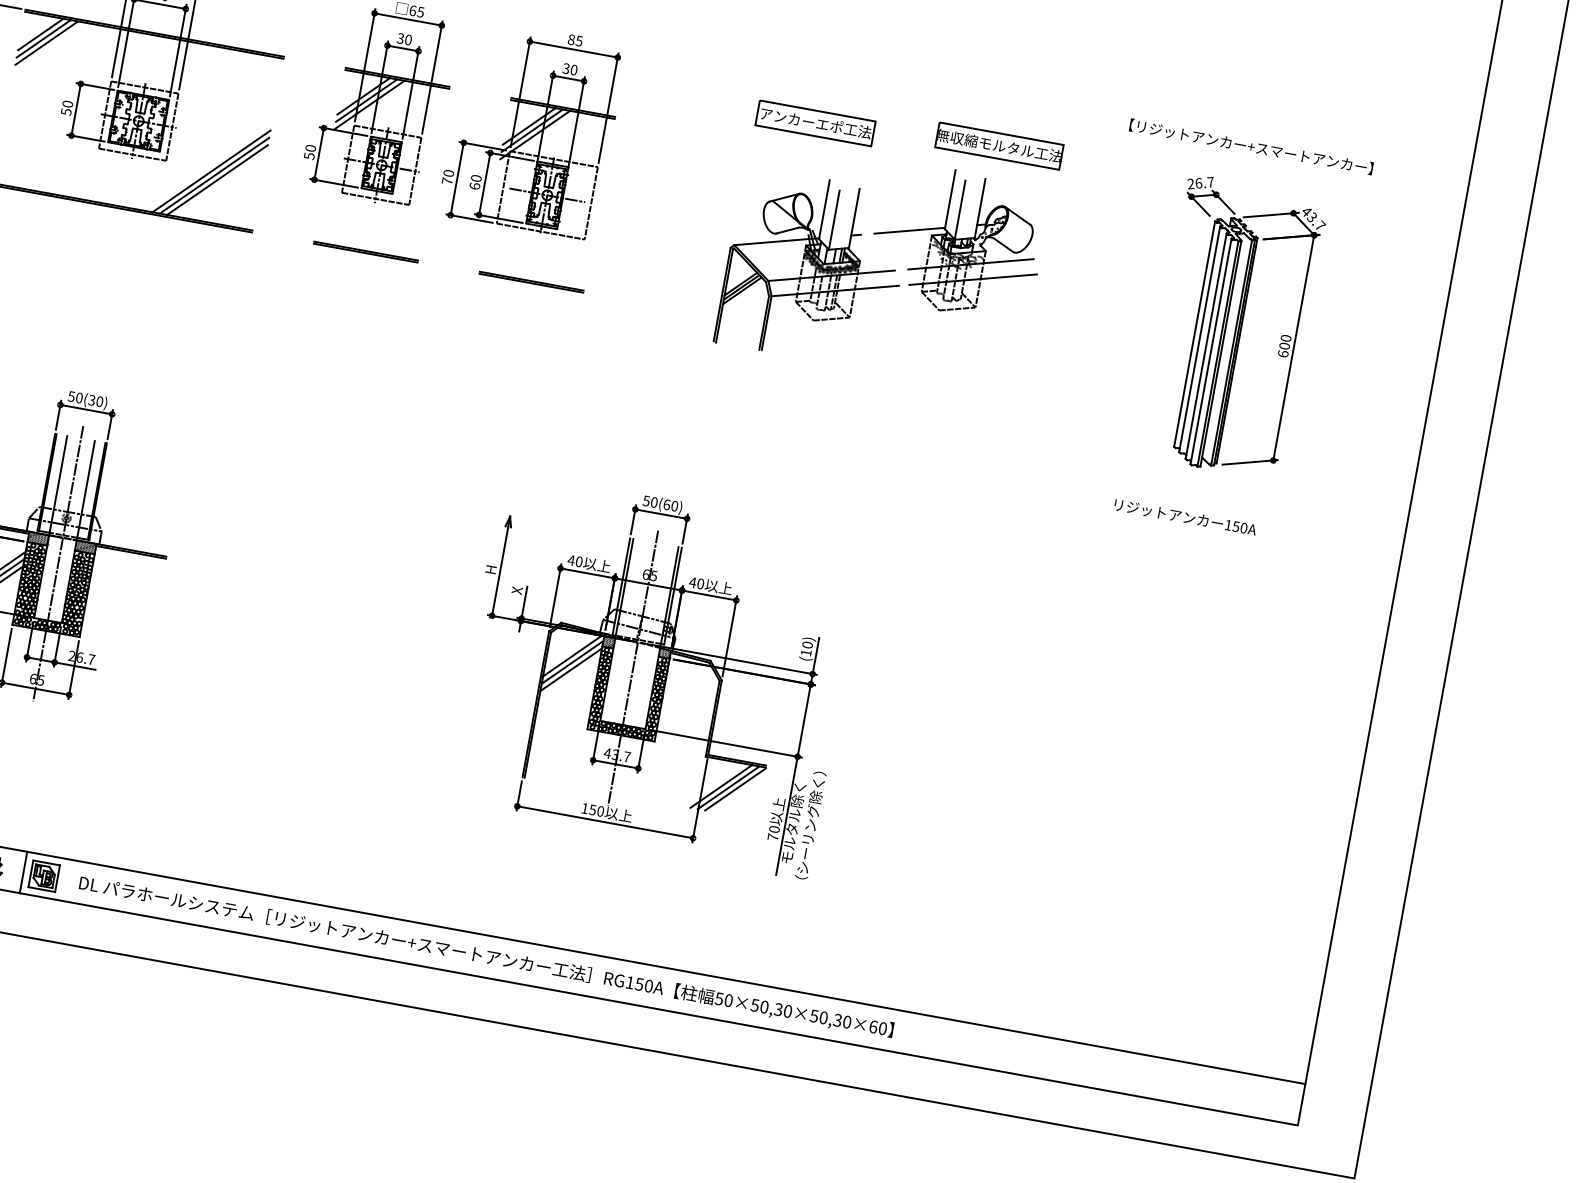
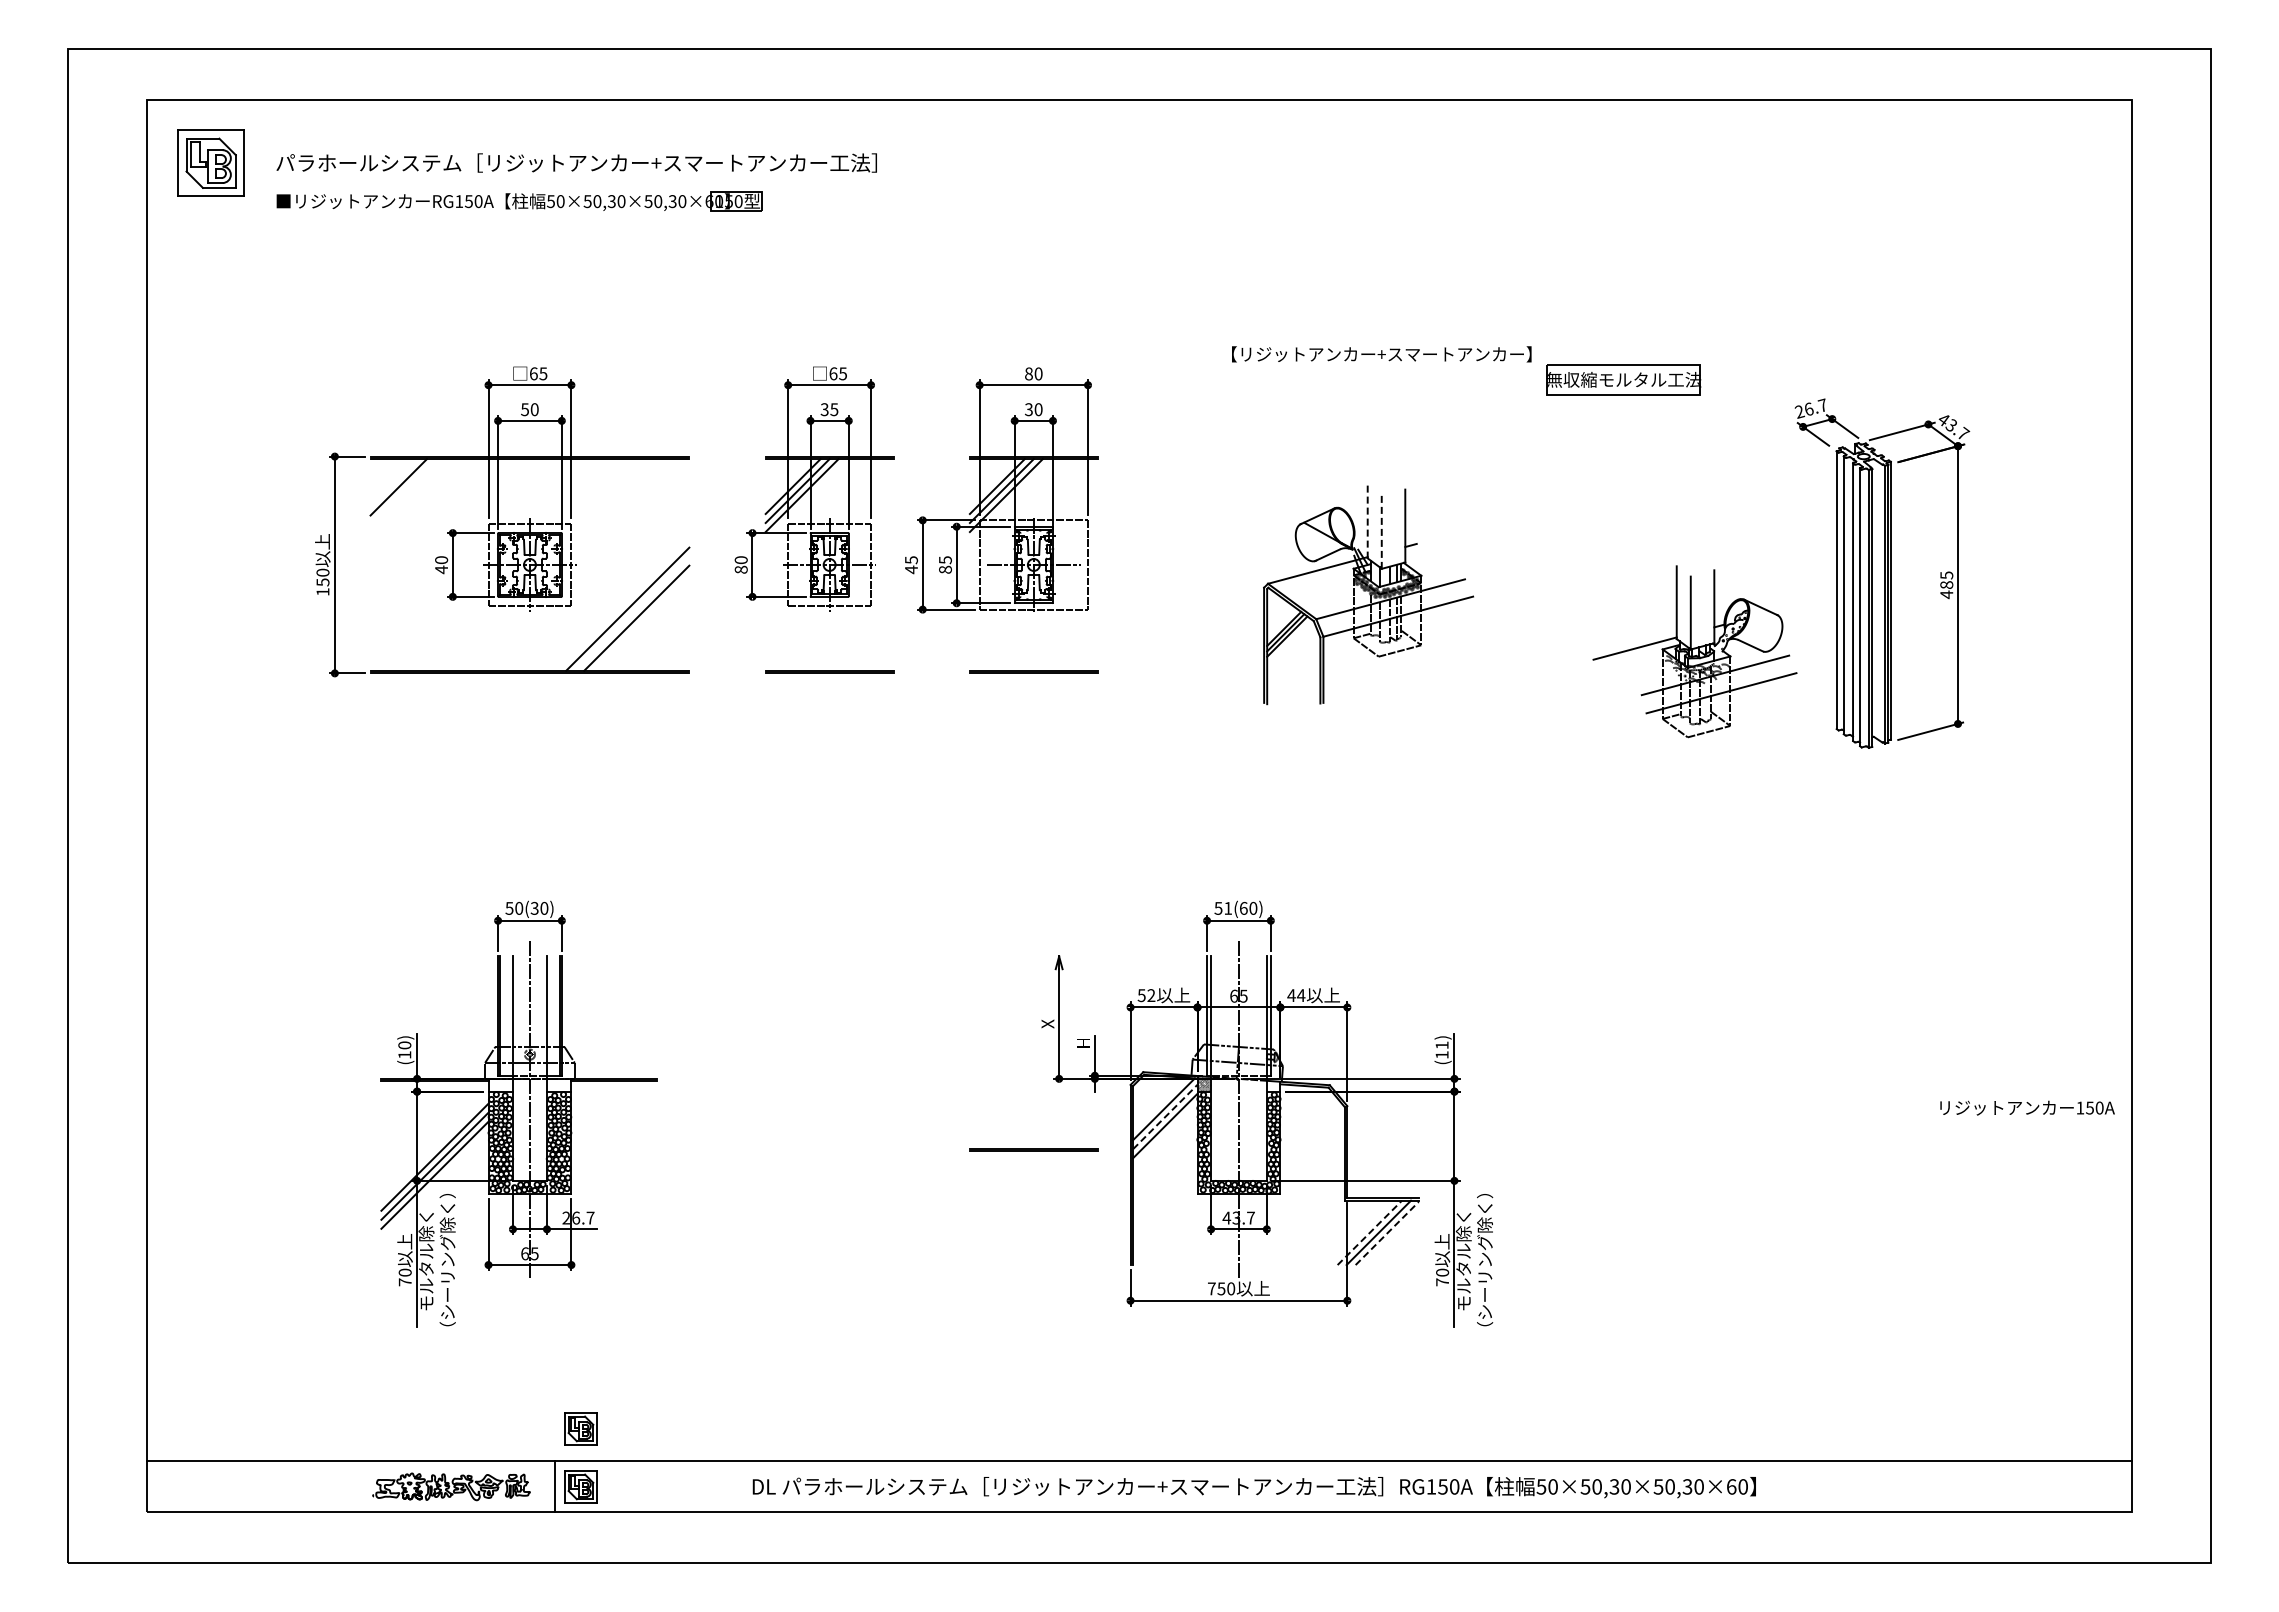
line: (40, 34) -> (393, 482), removed
text: (408, 39) -> (834, 409), 30 -> 35
text: (579, 40) -> (1038, 373), 85 -> 80
line: (46, 42) -> (402, 491), removed
text: (66, 111) -> (441, 569), 50 -> 40
part: (815, 123) -> (1338, 420), removed
part: (999, 145) -> (1623, 379), moved
text: (1251, 146) -> (1381, 354), moved
text: (308, 155) -> (740, 569), 50 -> 80
line: (214, 175) -> (632, 613), removed
text: (448, 177) -> (911, 565), 70 -> 45
text: (475, 181) -> (945, 564), 60 -> 85
line: (824, 210) -> (1367, 522), solid -> dashed
line: (834, 220) -> (1381, 532), solid -> dashed
part: (957, 241) -> (1694, 651), moved
text: (1284, 346) -> (1946, 585), 600 -> 485
text: (654, 501) -> (1228, 907), 50(60) -> 51(60)
text: (1185, 517) -> (2027, 1107), moved
hatch: (38, 538) -> (500, 1084), removed
hatch: (85, 546) -> (558, 1084), removed
text: (575, 561) -> (1146, 995), 40 -> 52
text: (490, 569) -> (1047, 1023), H -> X
text: (700, 583) -> (1300, 995), 40 -> 44
text: (517, 589) -> (1083, 1042), X -> H
text: (807, 645) -> (1441, 1045), (10) -> (11)
hatch: (664, 653) -> (1273, 1086), removed
line: (572, 662) -> (1165, 1117), solid -> dashed
line: (460, 669) -> (1033, 1149), added
line: (721, 786) -> (1369, 1232), solid -> dashed
line: (735, 789) -> (1387, 1233), solid -> dashed
text: (584, 808) -> (1211, 1288), 150 -> 750
part: (52, 828) -> (580, 1428), added
text: (485, 956) -> (1253, 1487), moved

